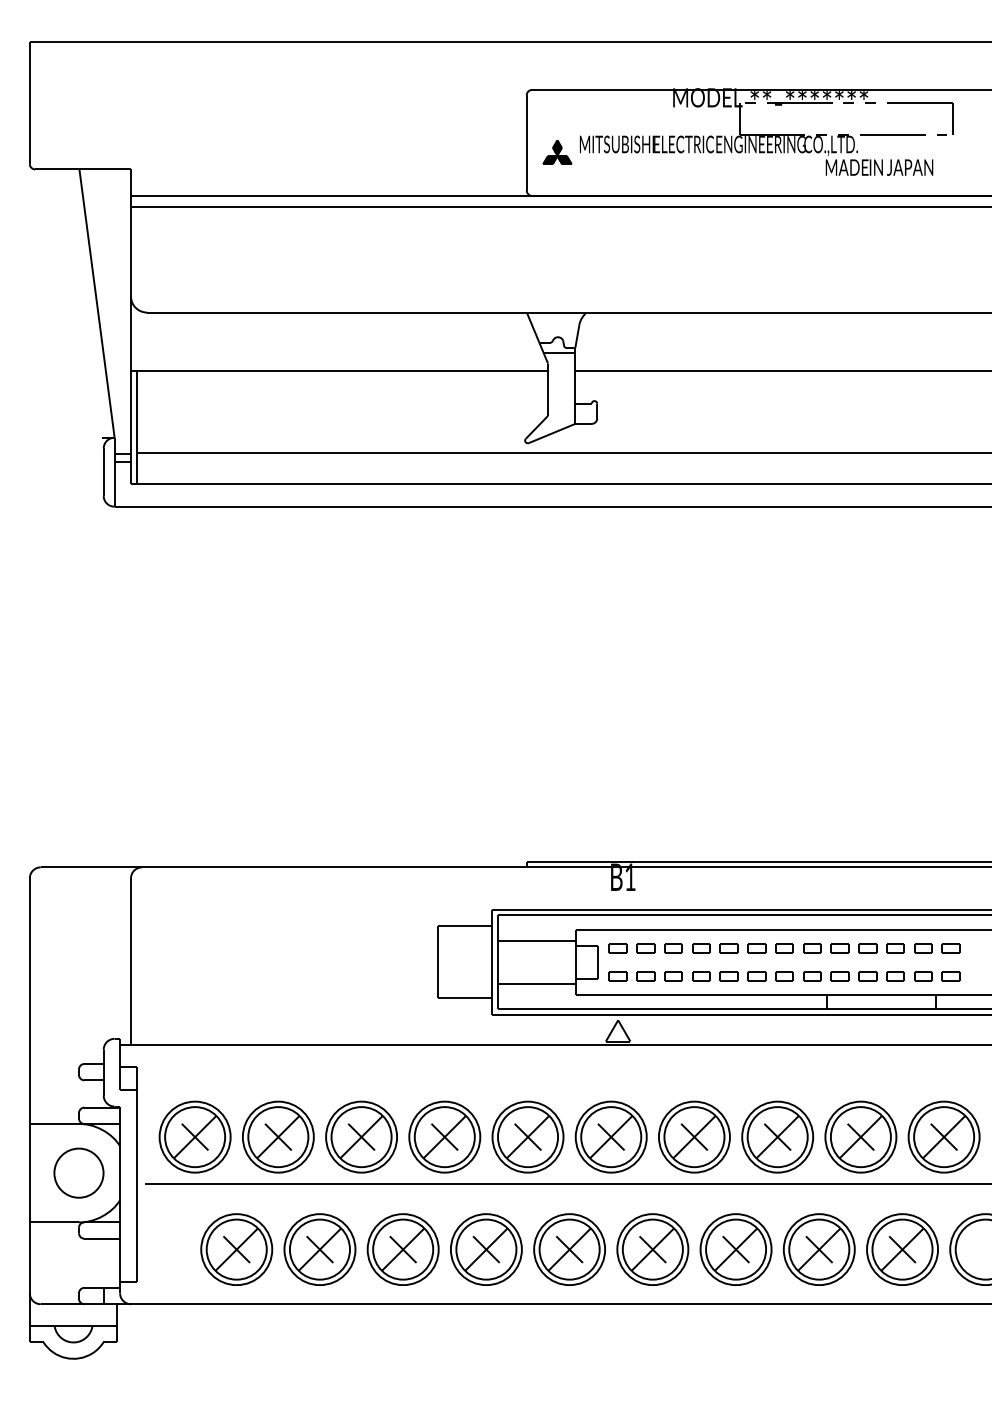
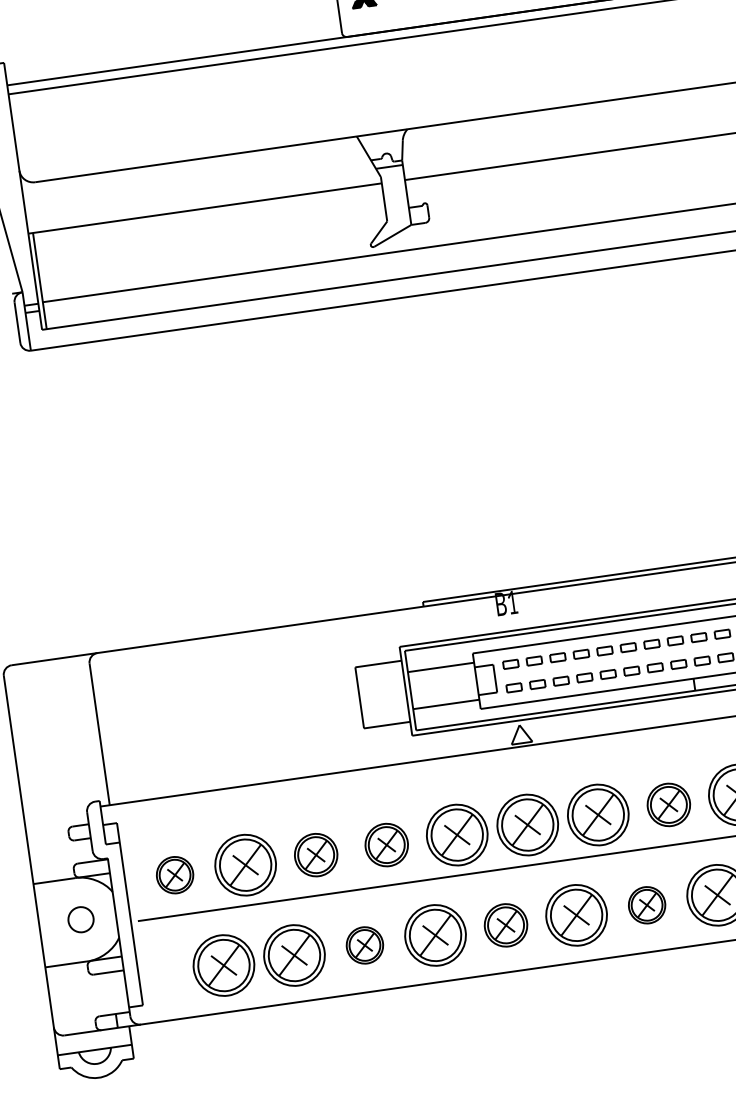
part: (194, 1136) -> (174, 874), size x0.6
part: (361, 1136) -> (316, 854), size x0.7
part: (444, 1136) -> (386, 844), size x0.7
part: (777, 1136) -> (668, 804), size x0.7
part: (78, 1172) -> (80, 919), size x0.6
part: (402, 1249) -> (364, 945), size x0.6
part: (569, 1249) -> (505, 925), size x0.7
part: (735, 1249) -> (646, 905), size x0.6

